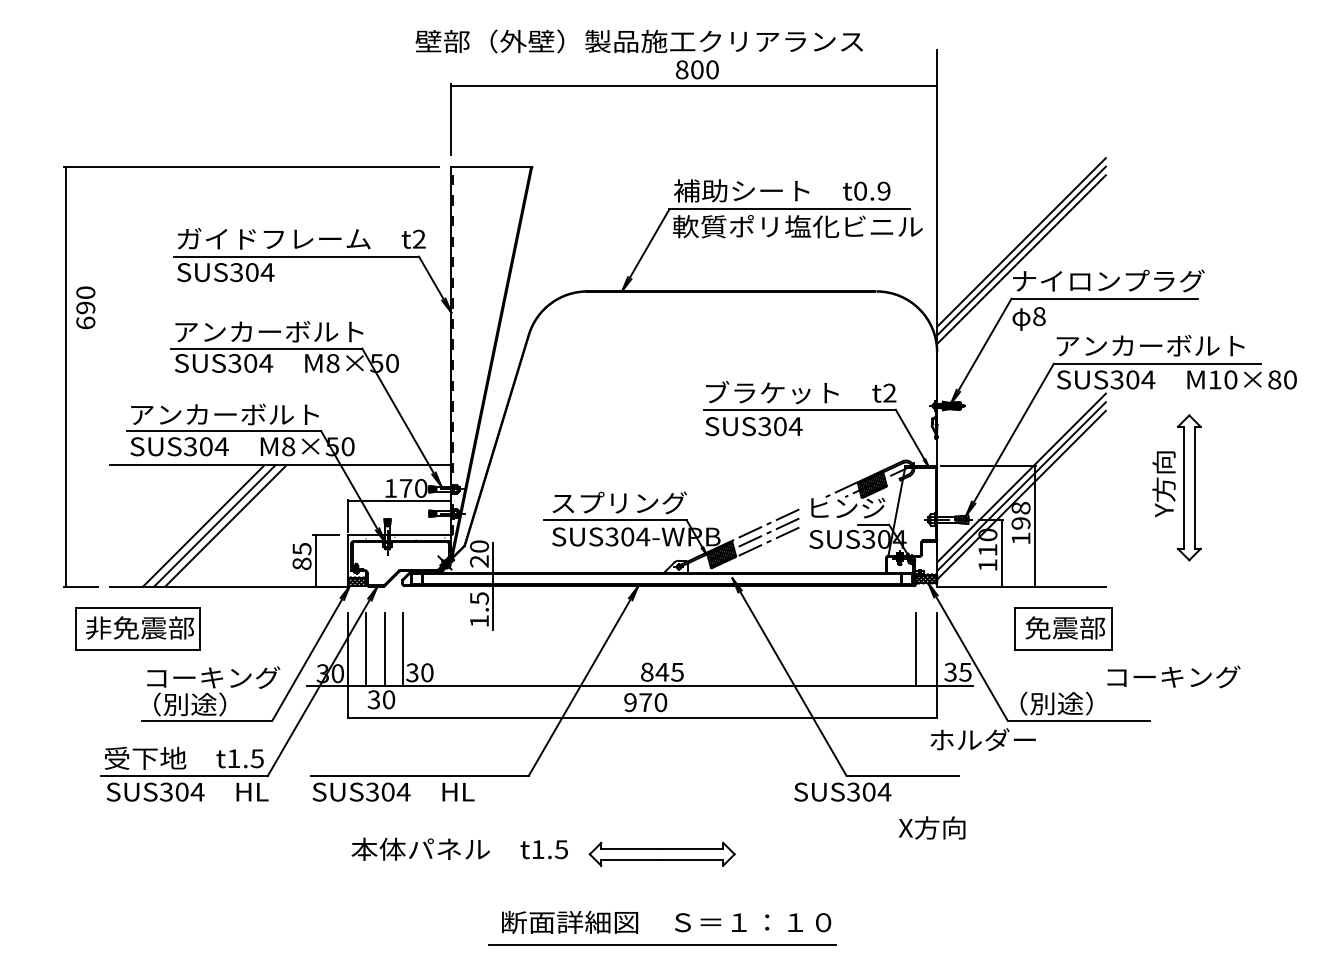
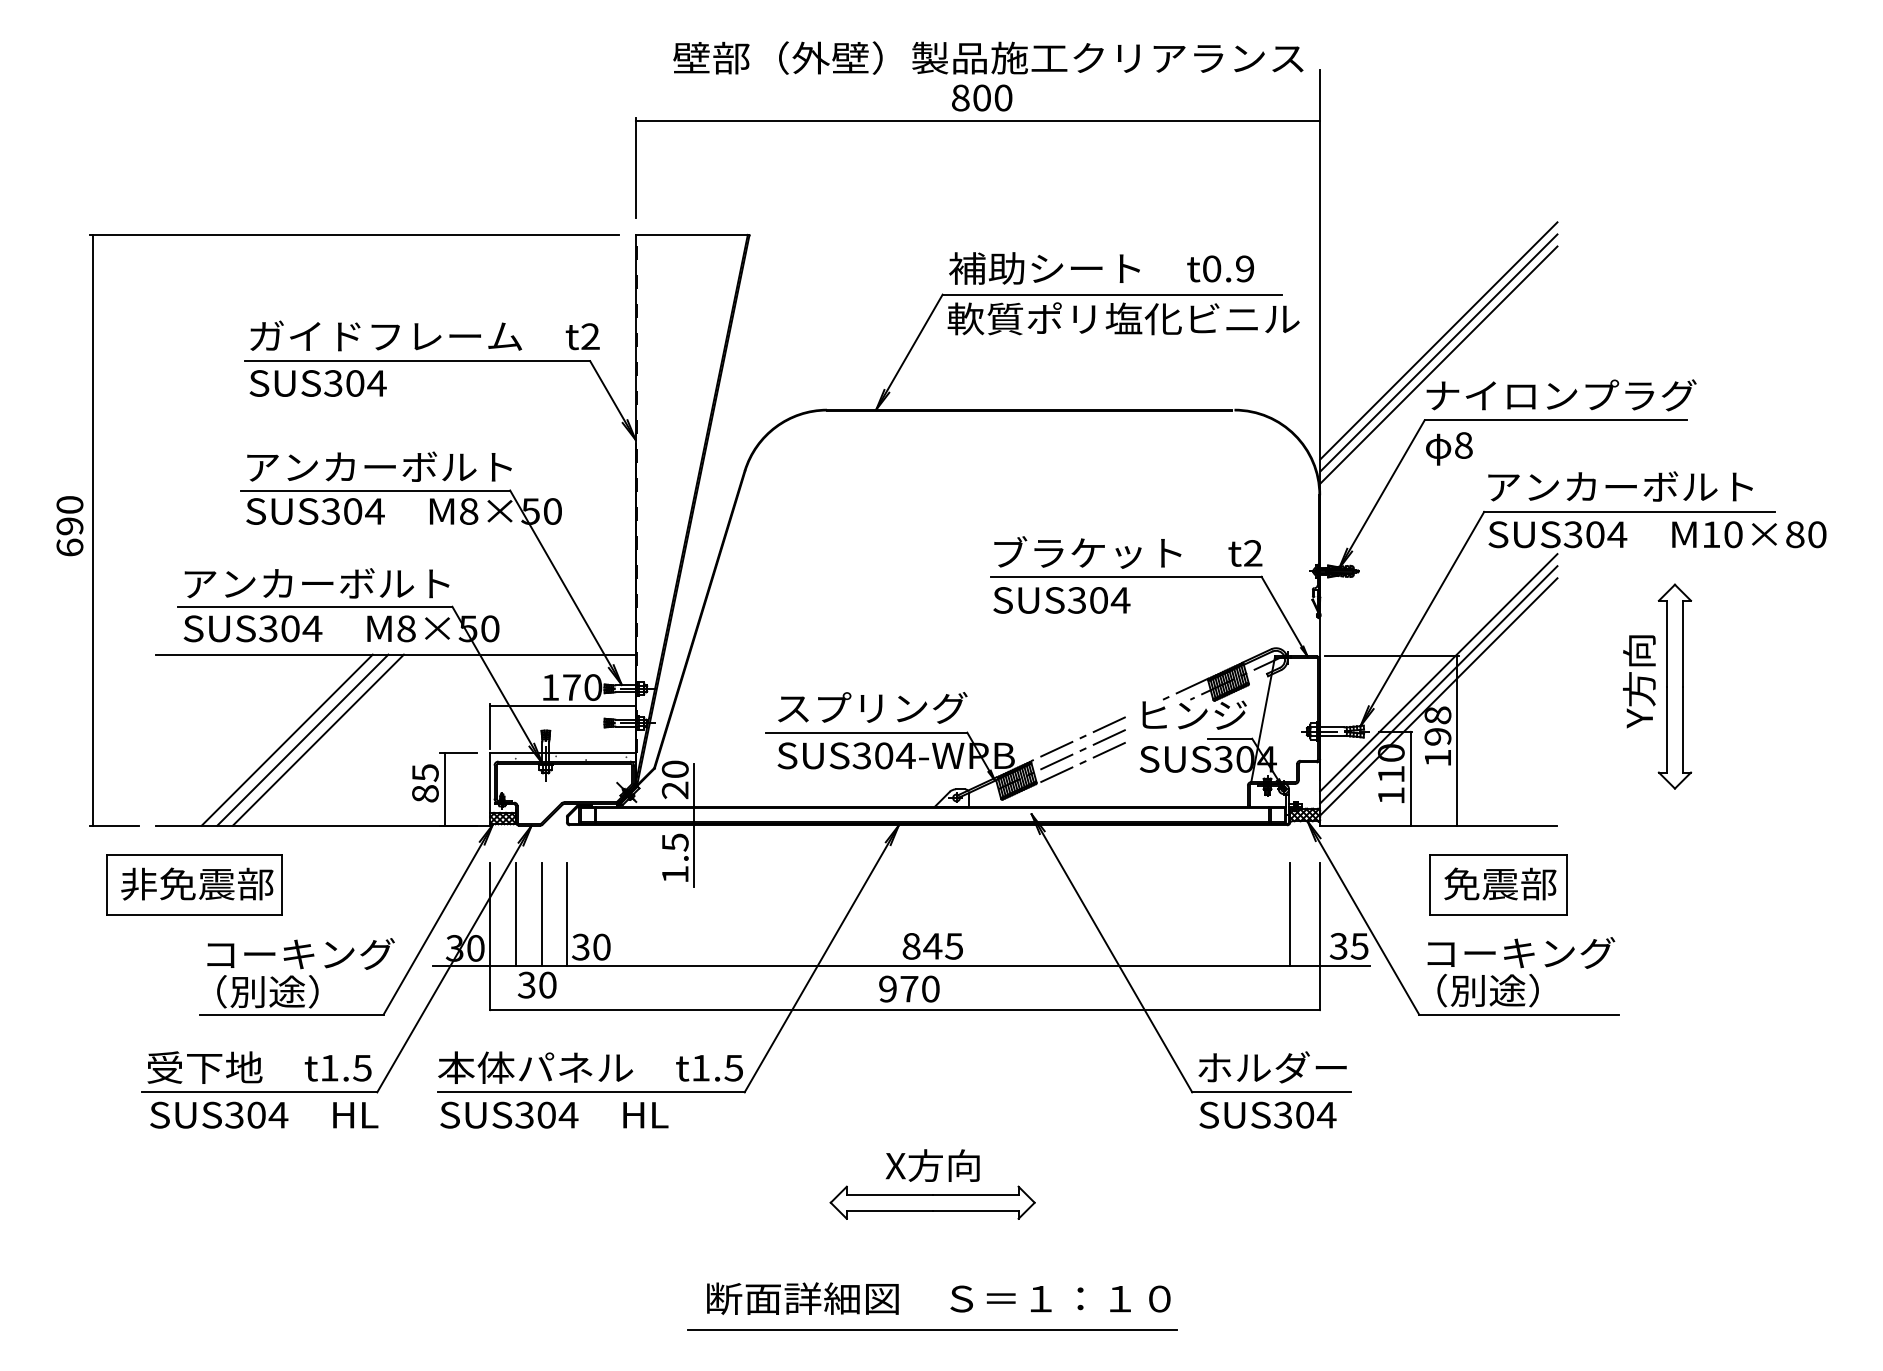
text: (639, 41) -> (988, 57), moved
text: (85, 308) -> (69, 526), moved
text: (1174, 676) -> (1521, 952), moved
text: (983, 739) -> (1272, 1067), moved
text: (842, 791) -> (1267, 1114), moved
text: (931, 827) -> (932, 1165), moved
text: (459, 849) -> (590, 1067), moved

